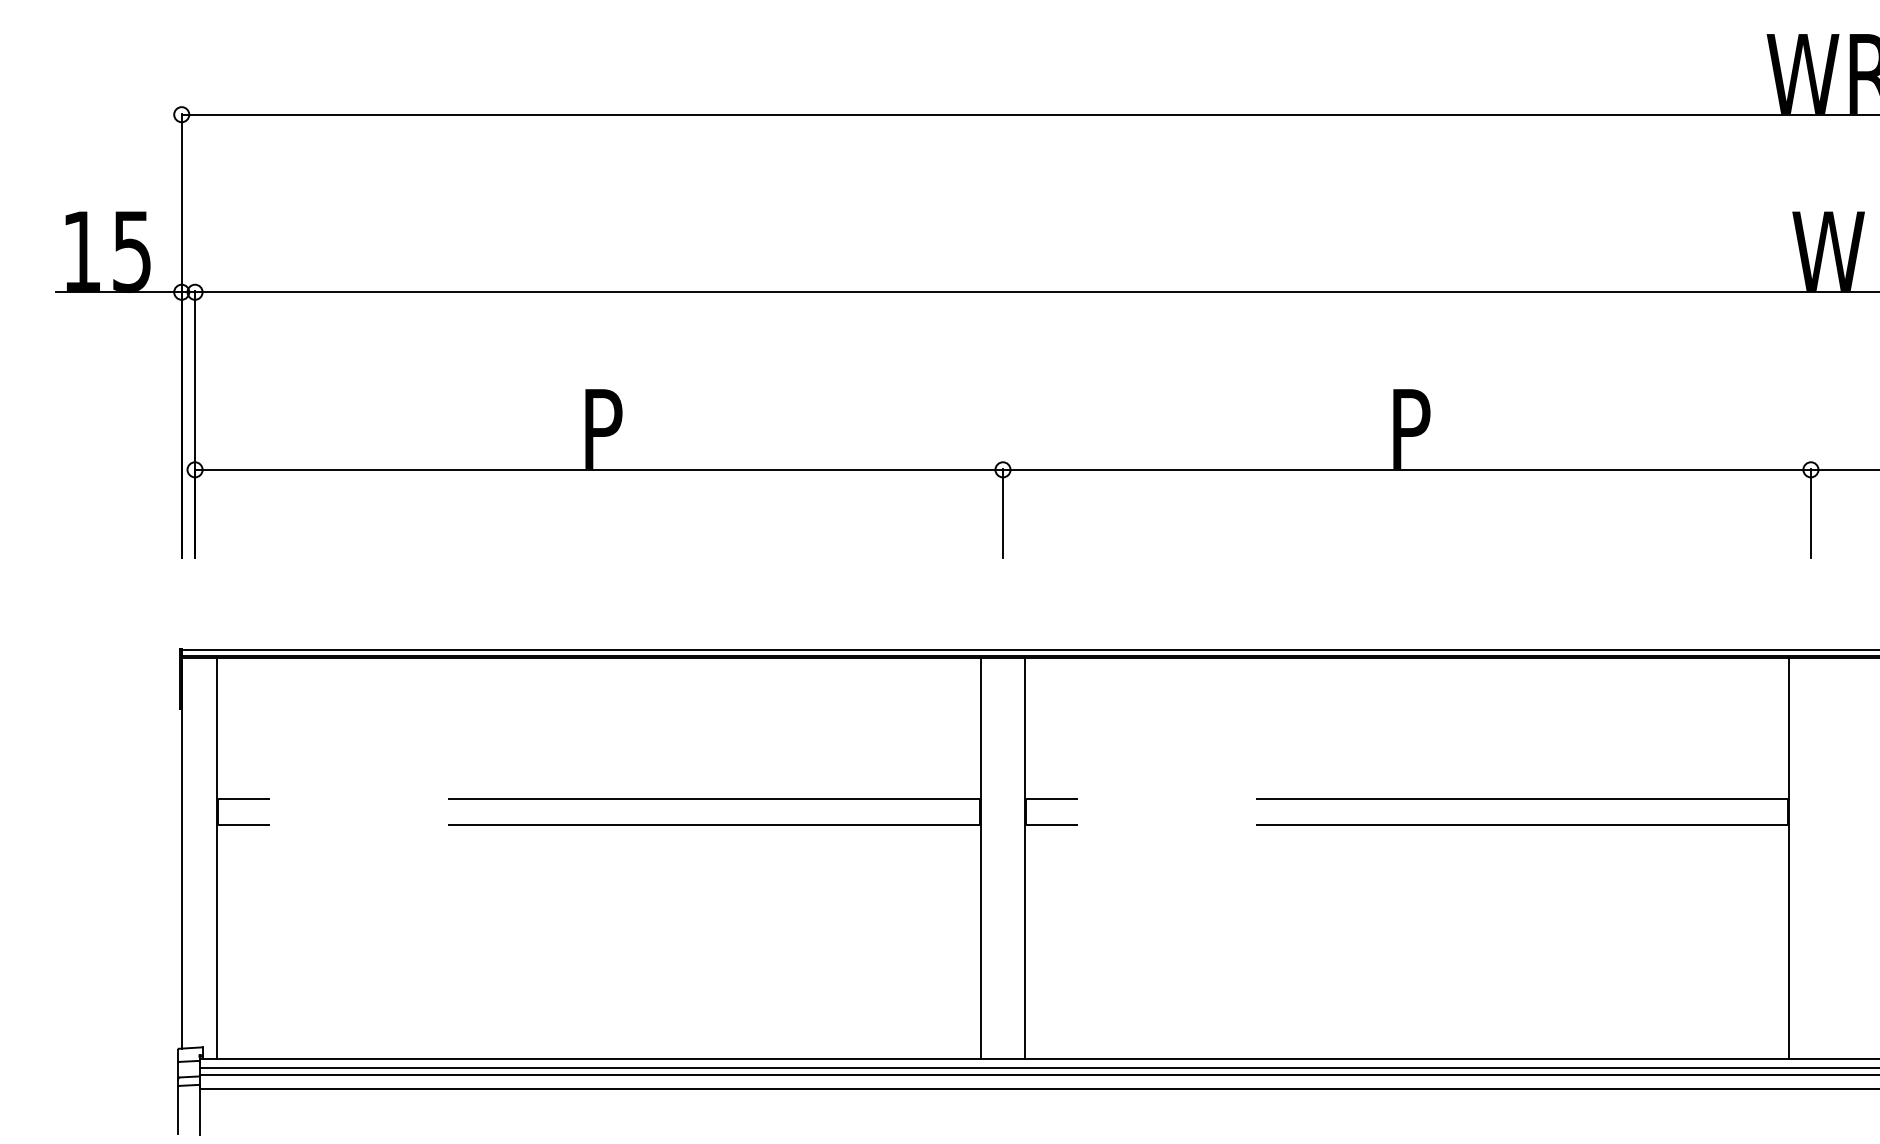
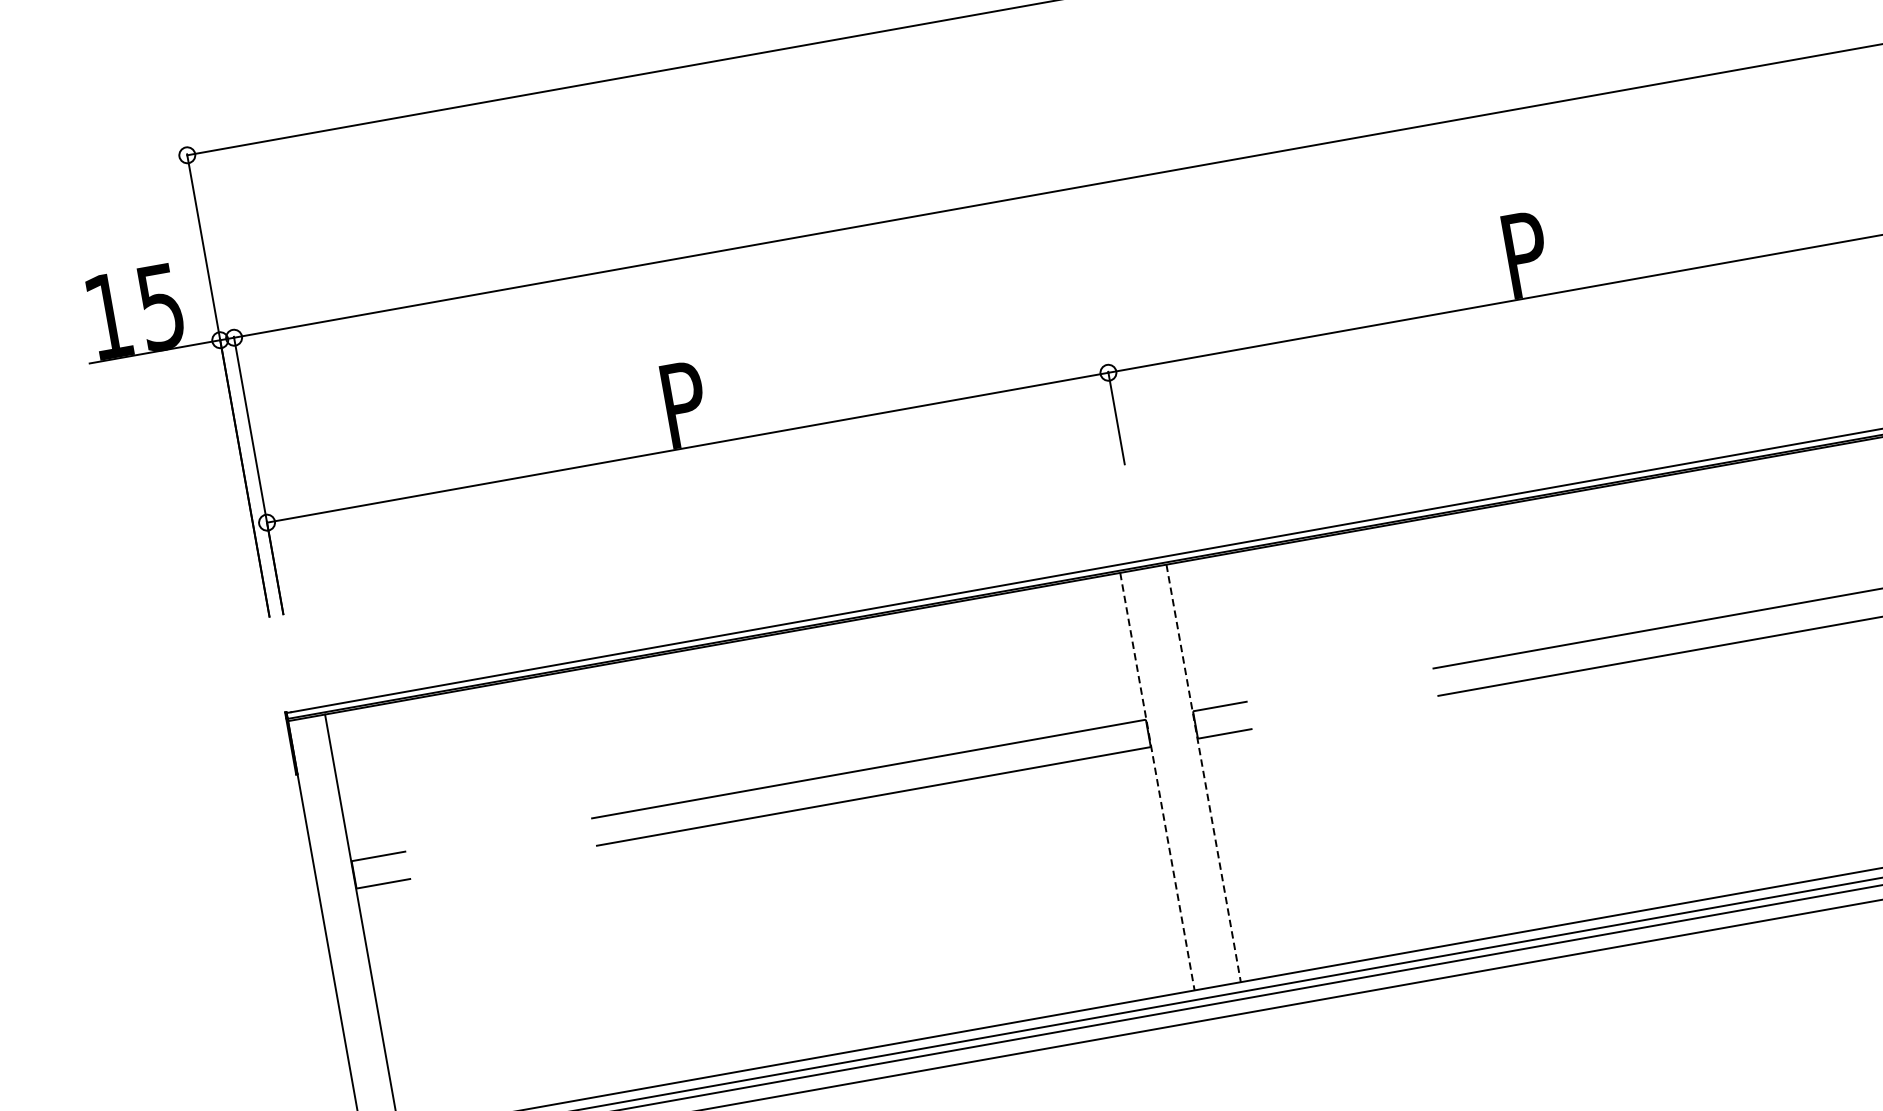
line: (980, 858) -> (1157, 781), solid -> dashed
line: (1025, 858) -> (1203, 773), solid -> dashed

